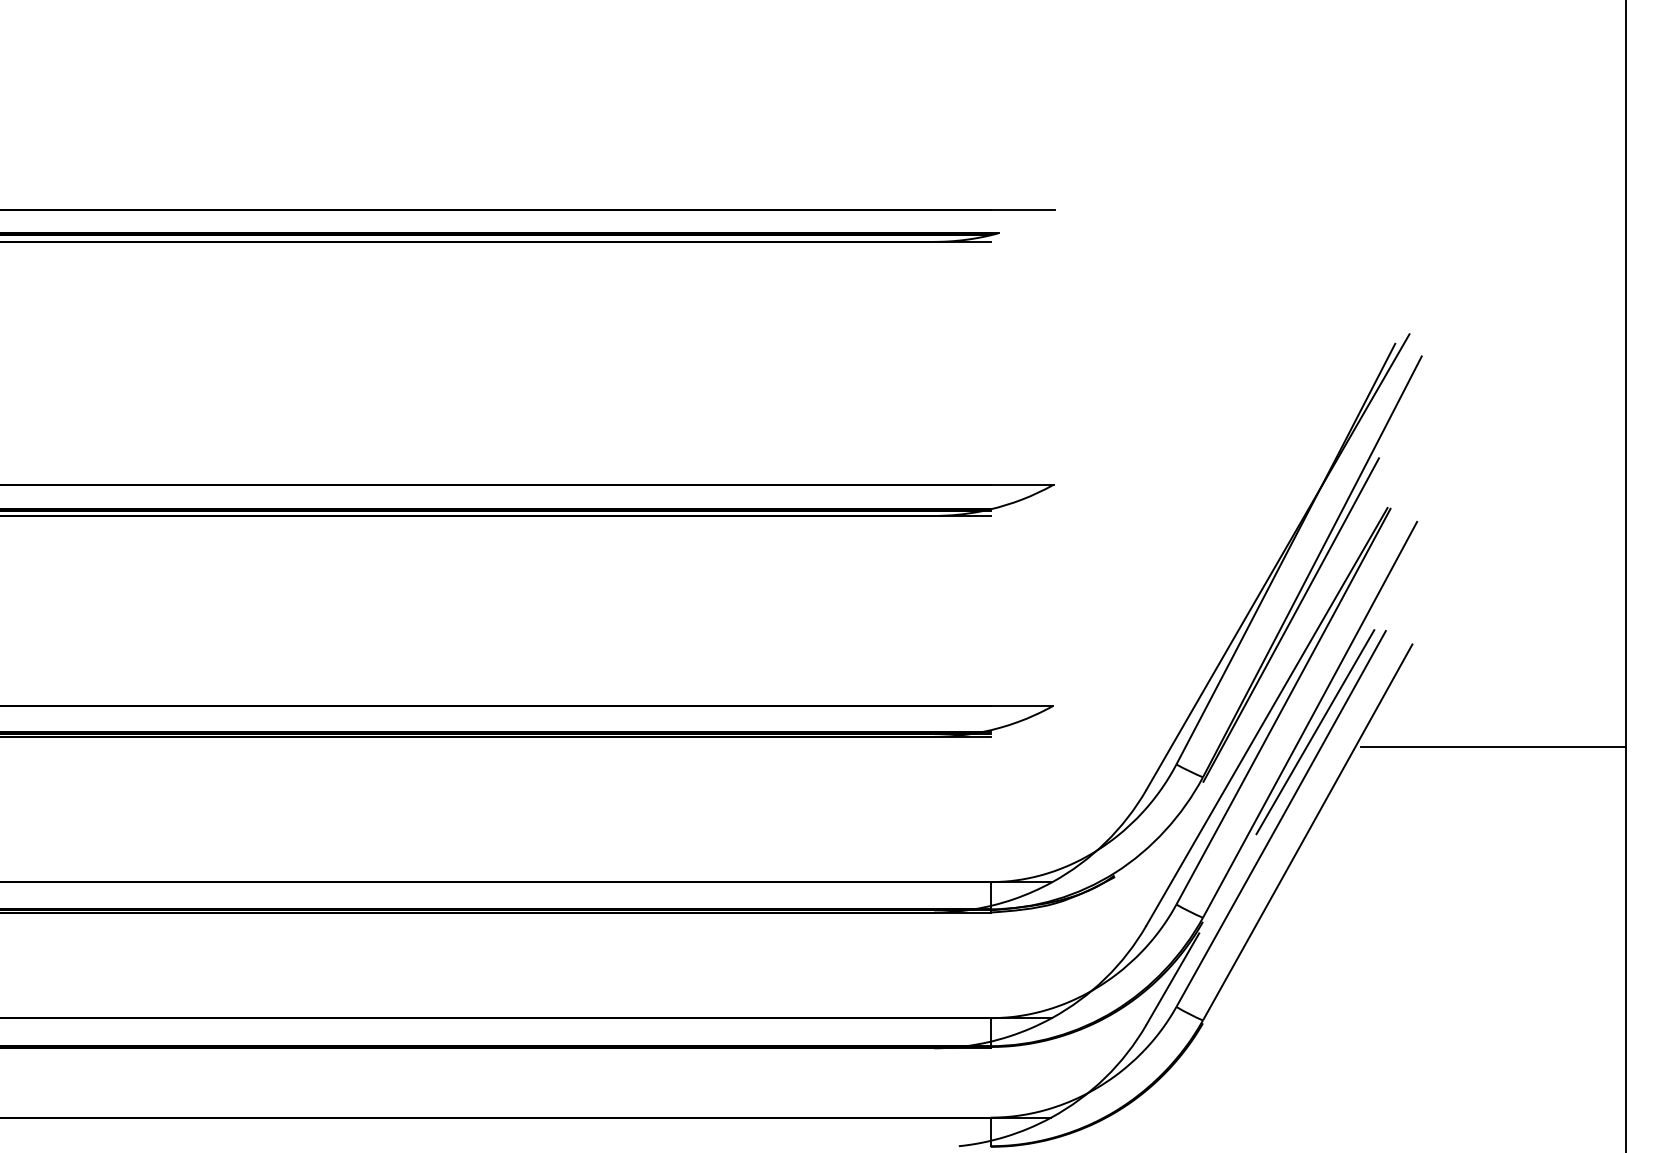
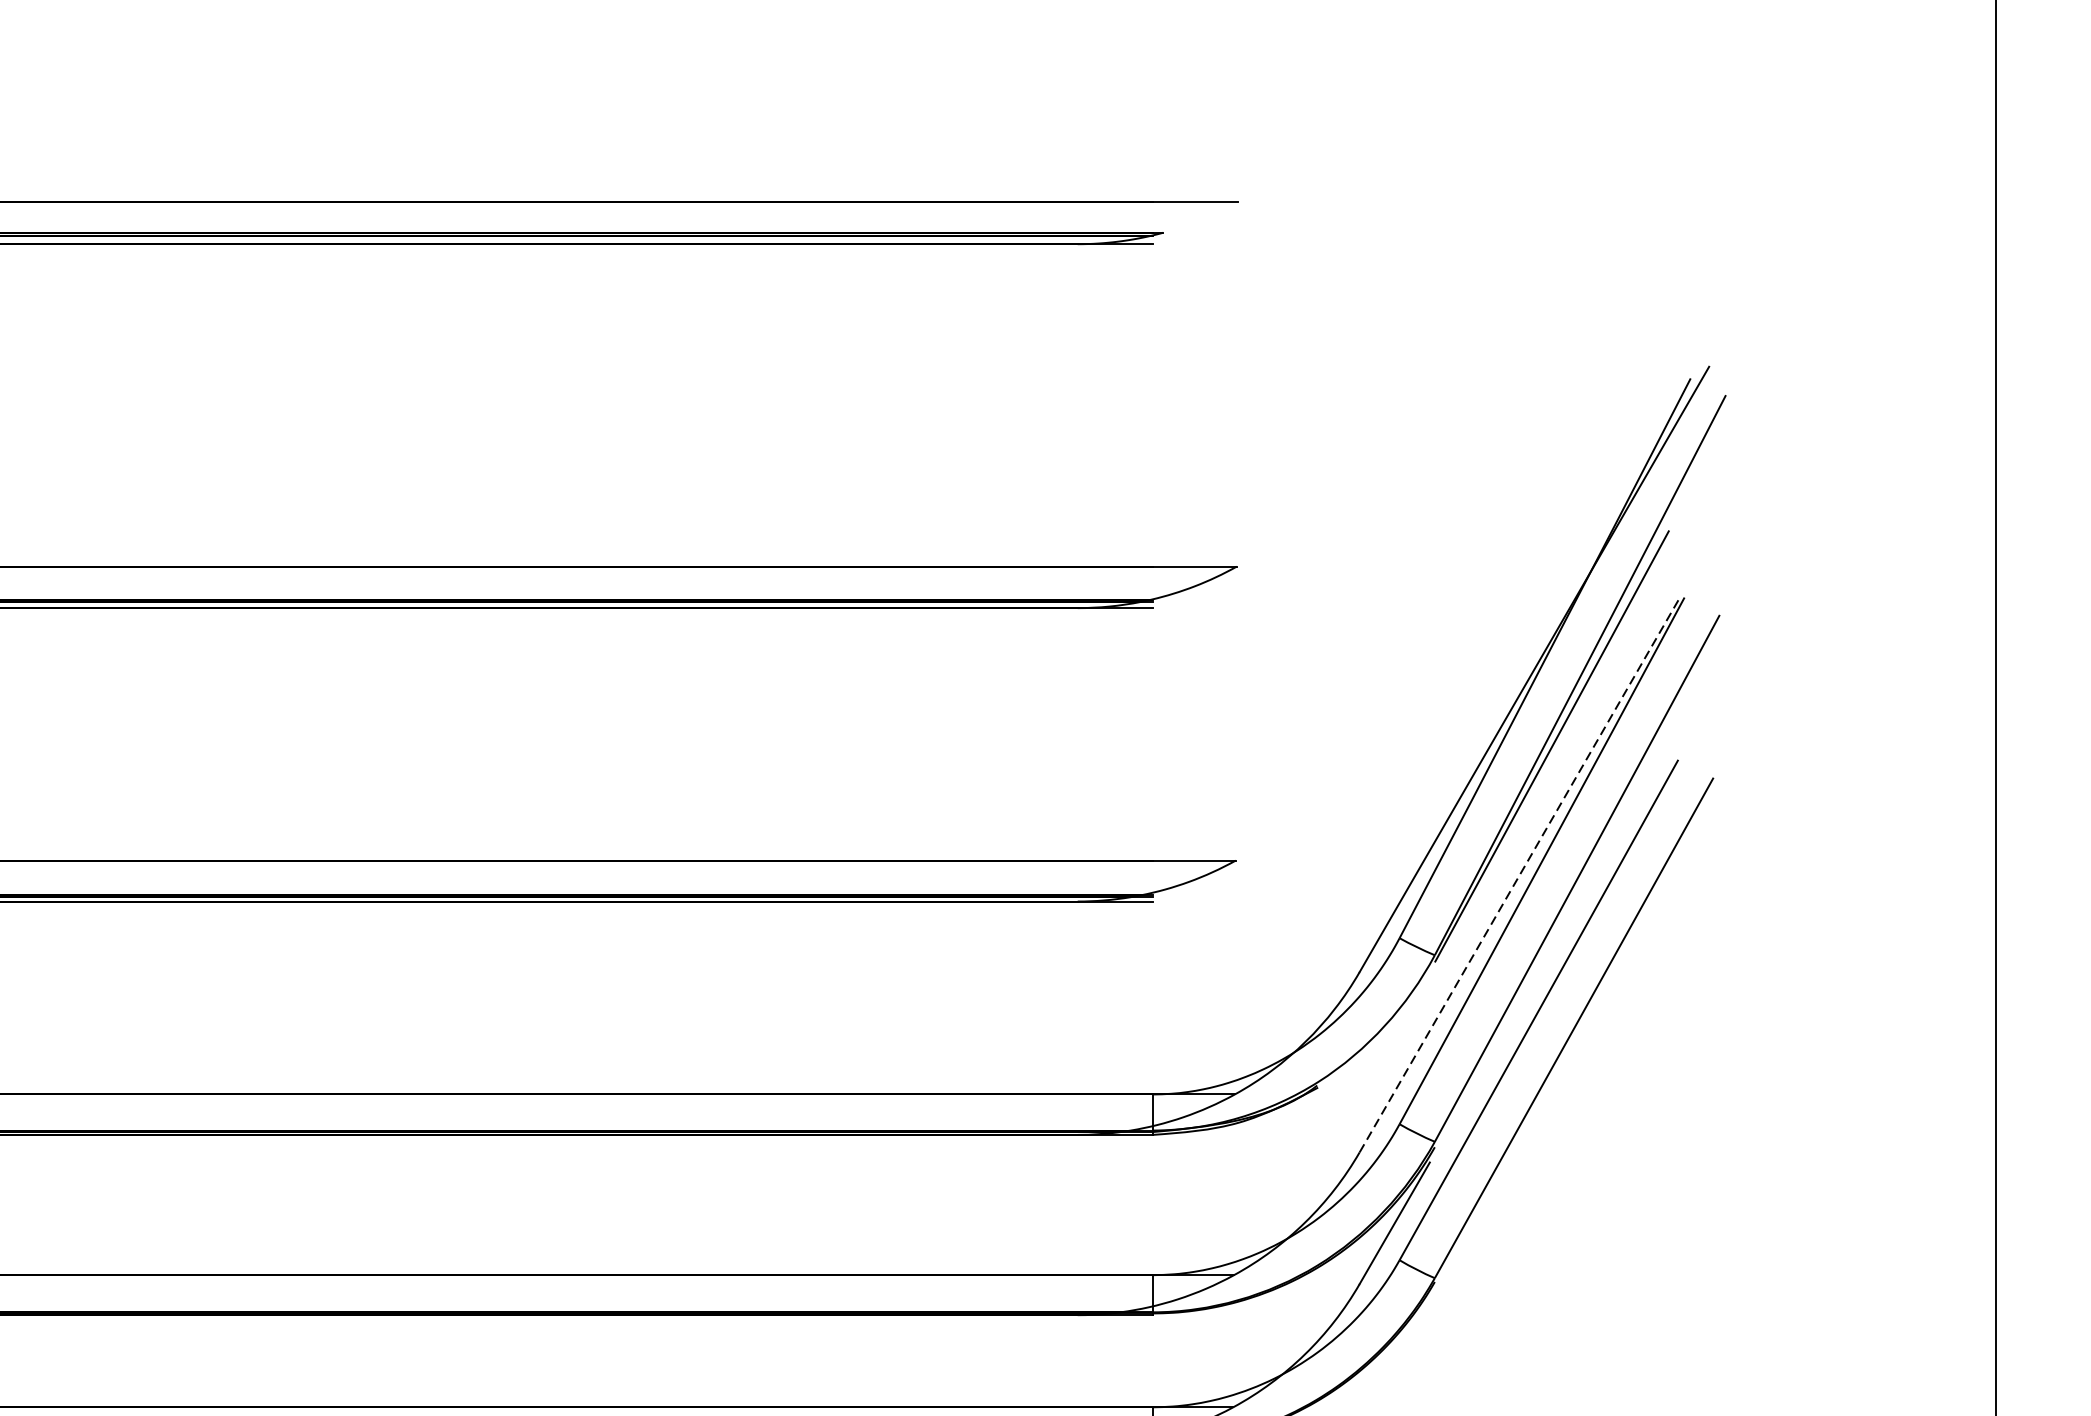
line: (1267, 716) -> (1520, 874), solid -> dashed
line: (1315, 732) -> (1584, 895), removed
line: (1492, 746) -> (1819, 914), removed

